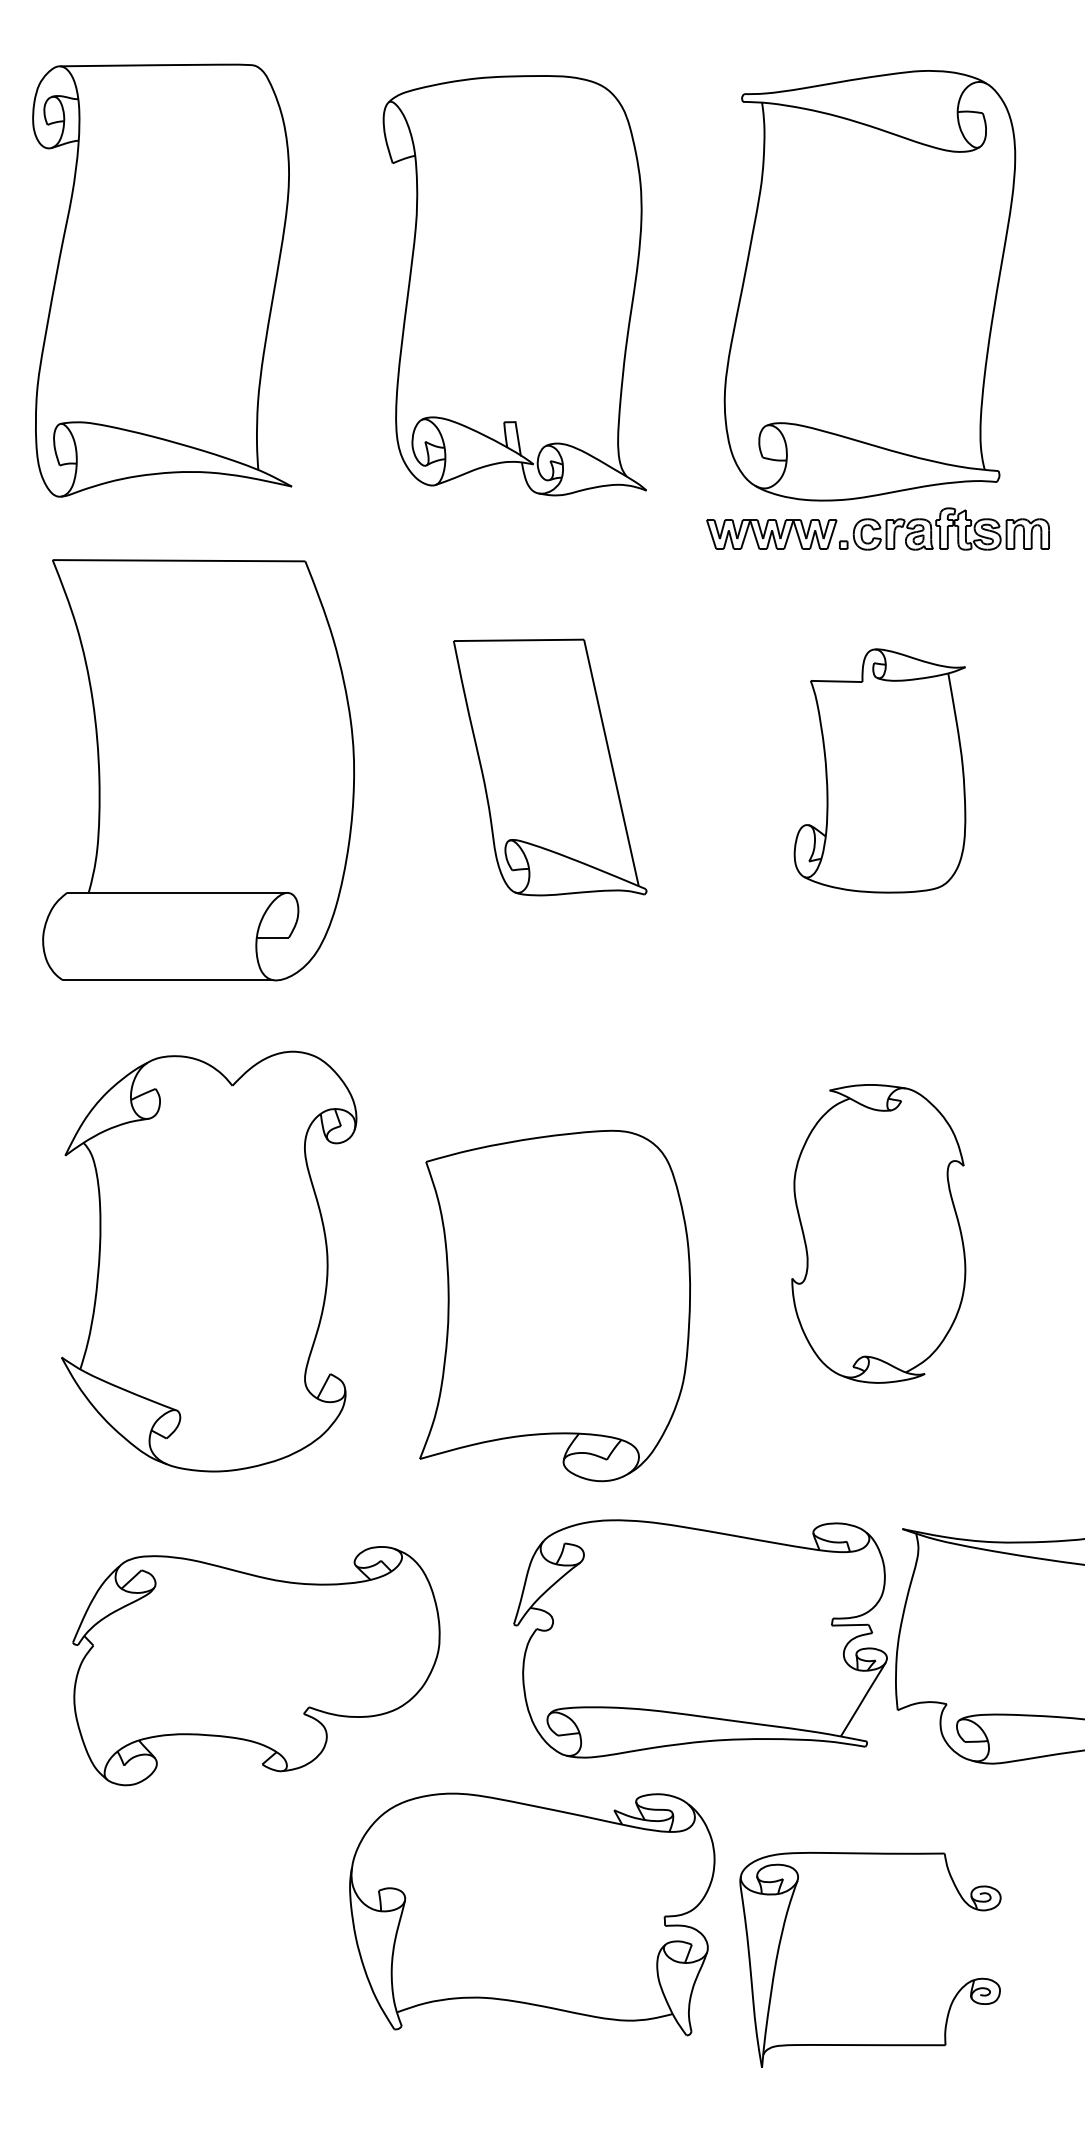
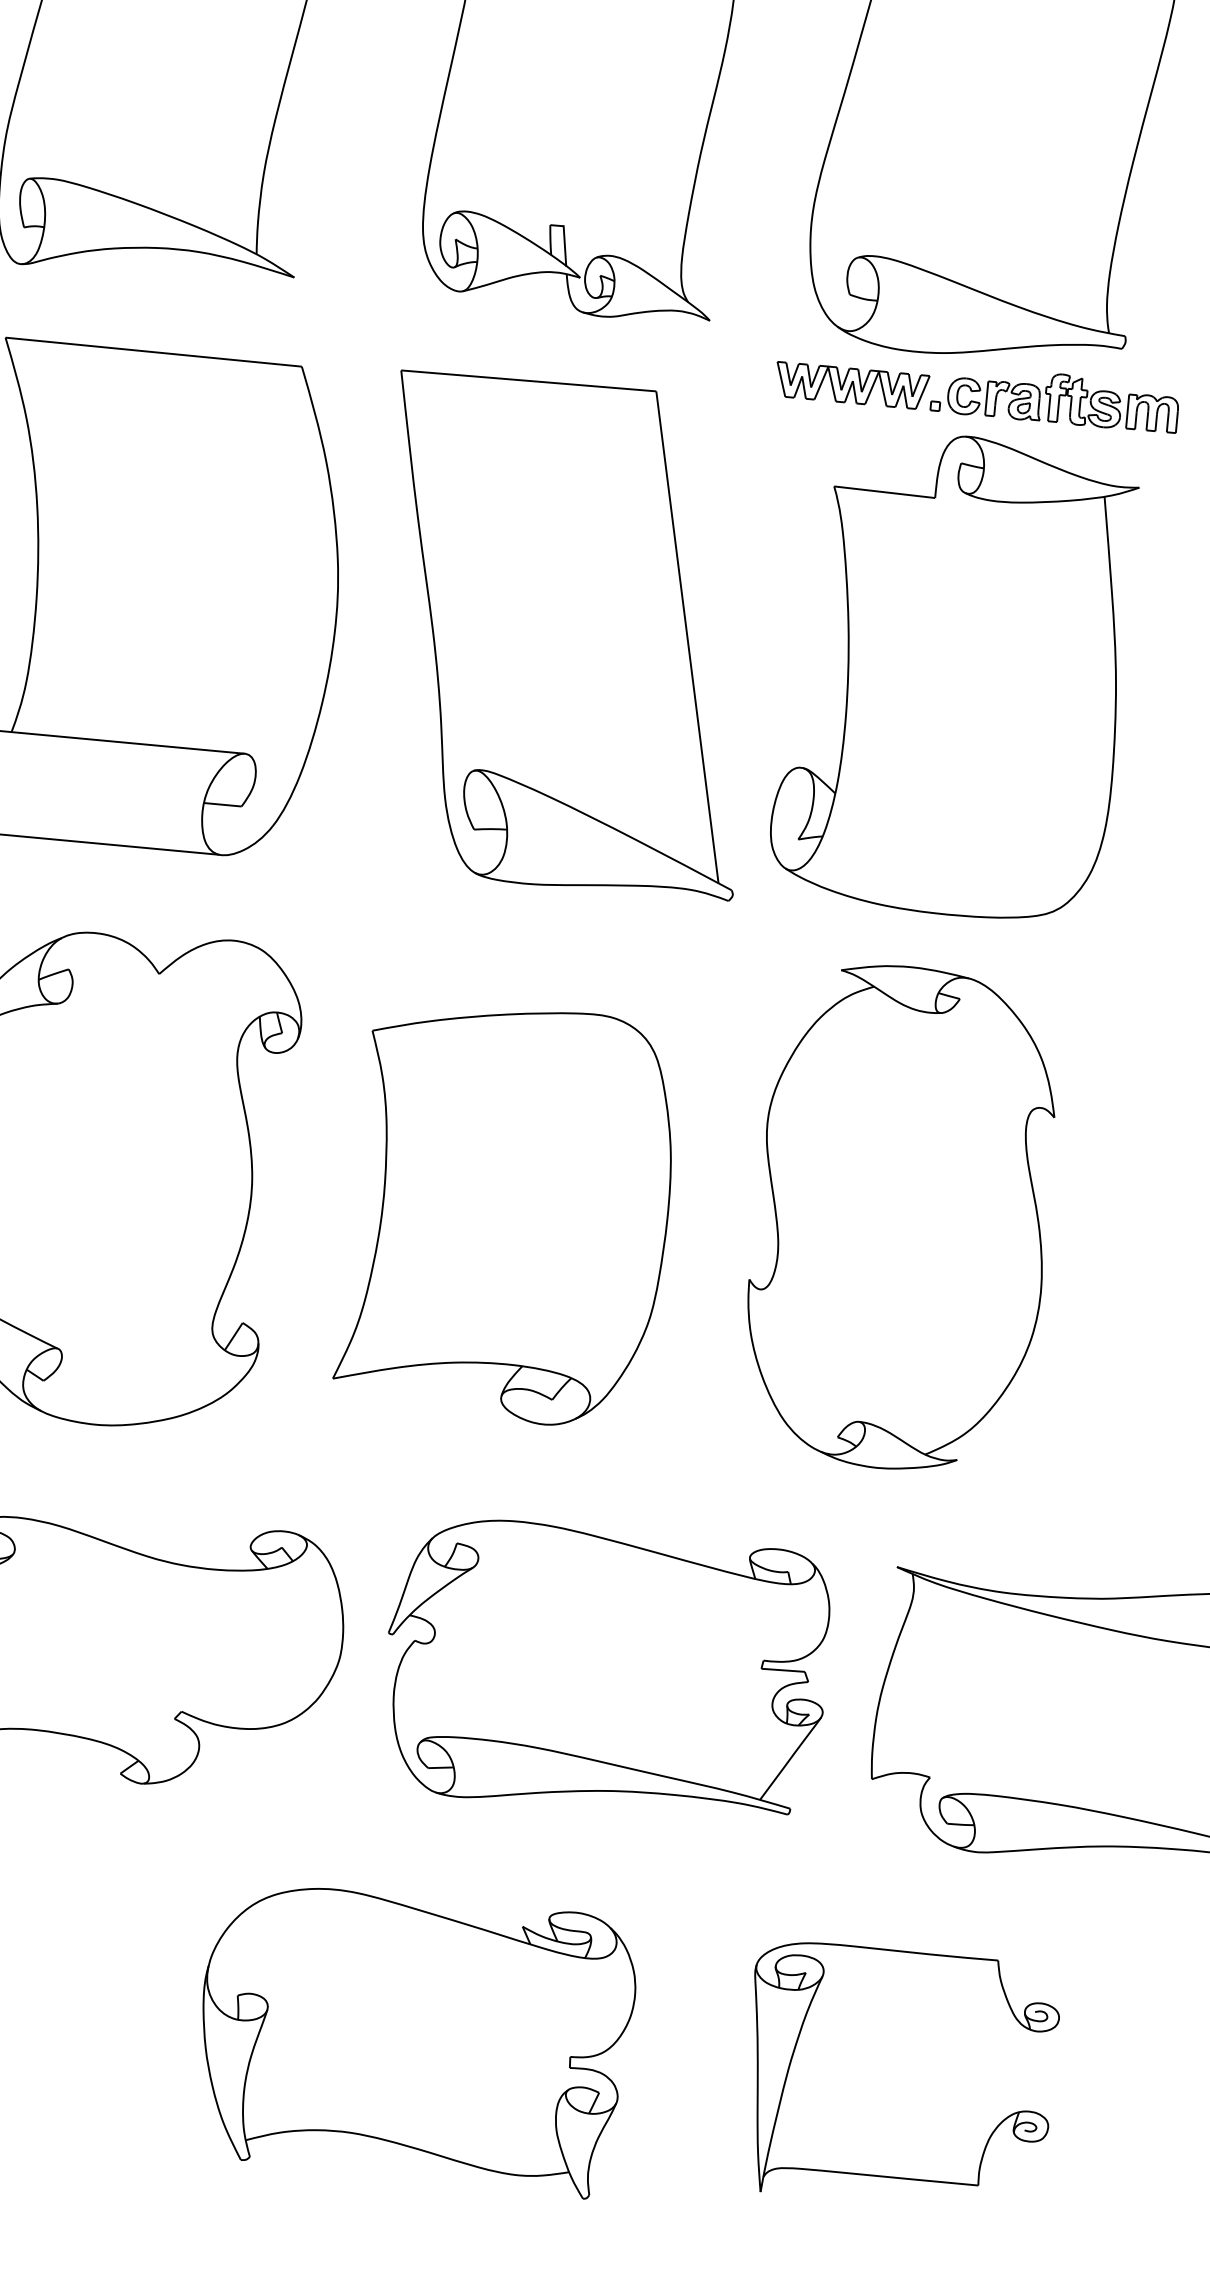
part: (549, 767) -> (565, 635), size x1.67
part: (879, 770) -> (952, 674), size x1.67
part: (878, 1233) -> (901, 1217), size x1.43
part: (554, 1305) -> (507, 1213), moved
part: (700, 1638) -> (606, 1669), moved
part: (532, 1914) -> (415, 2040), moved
part: (870, 2044) -> (890, 2176), moved

